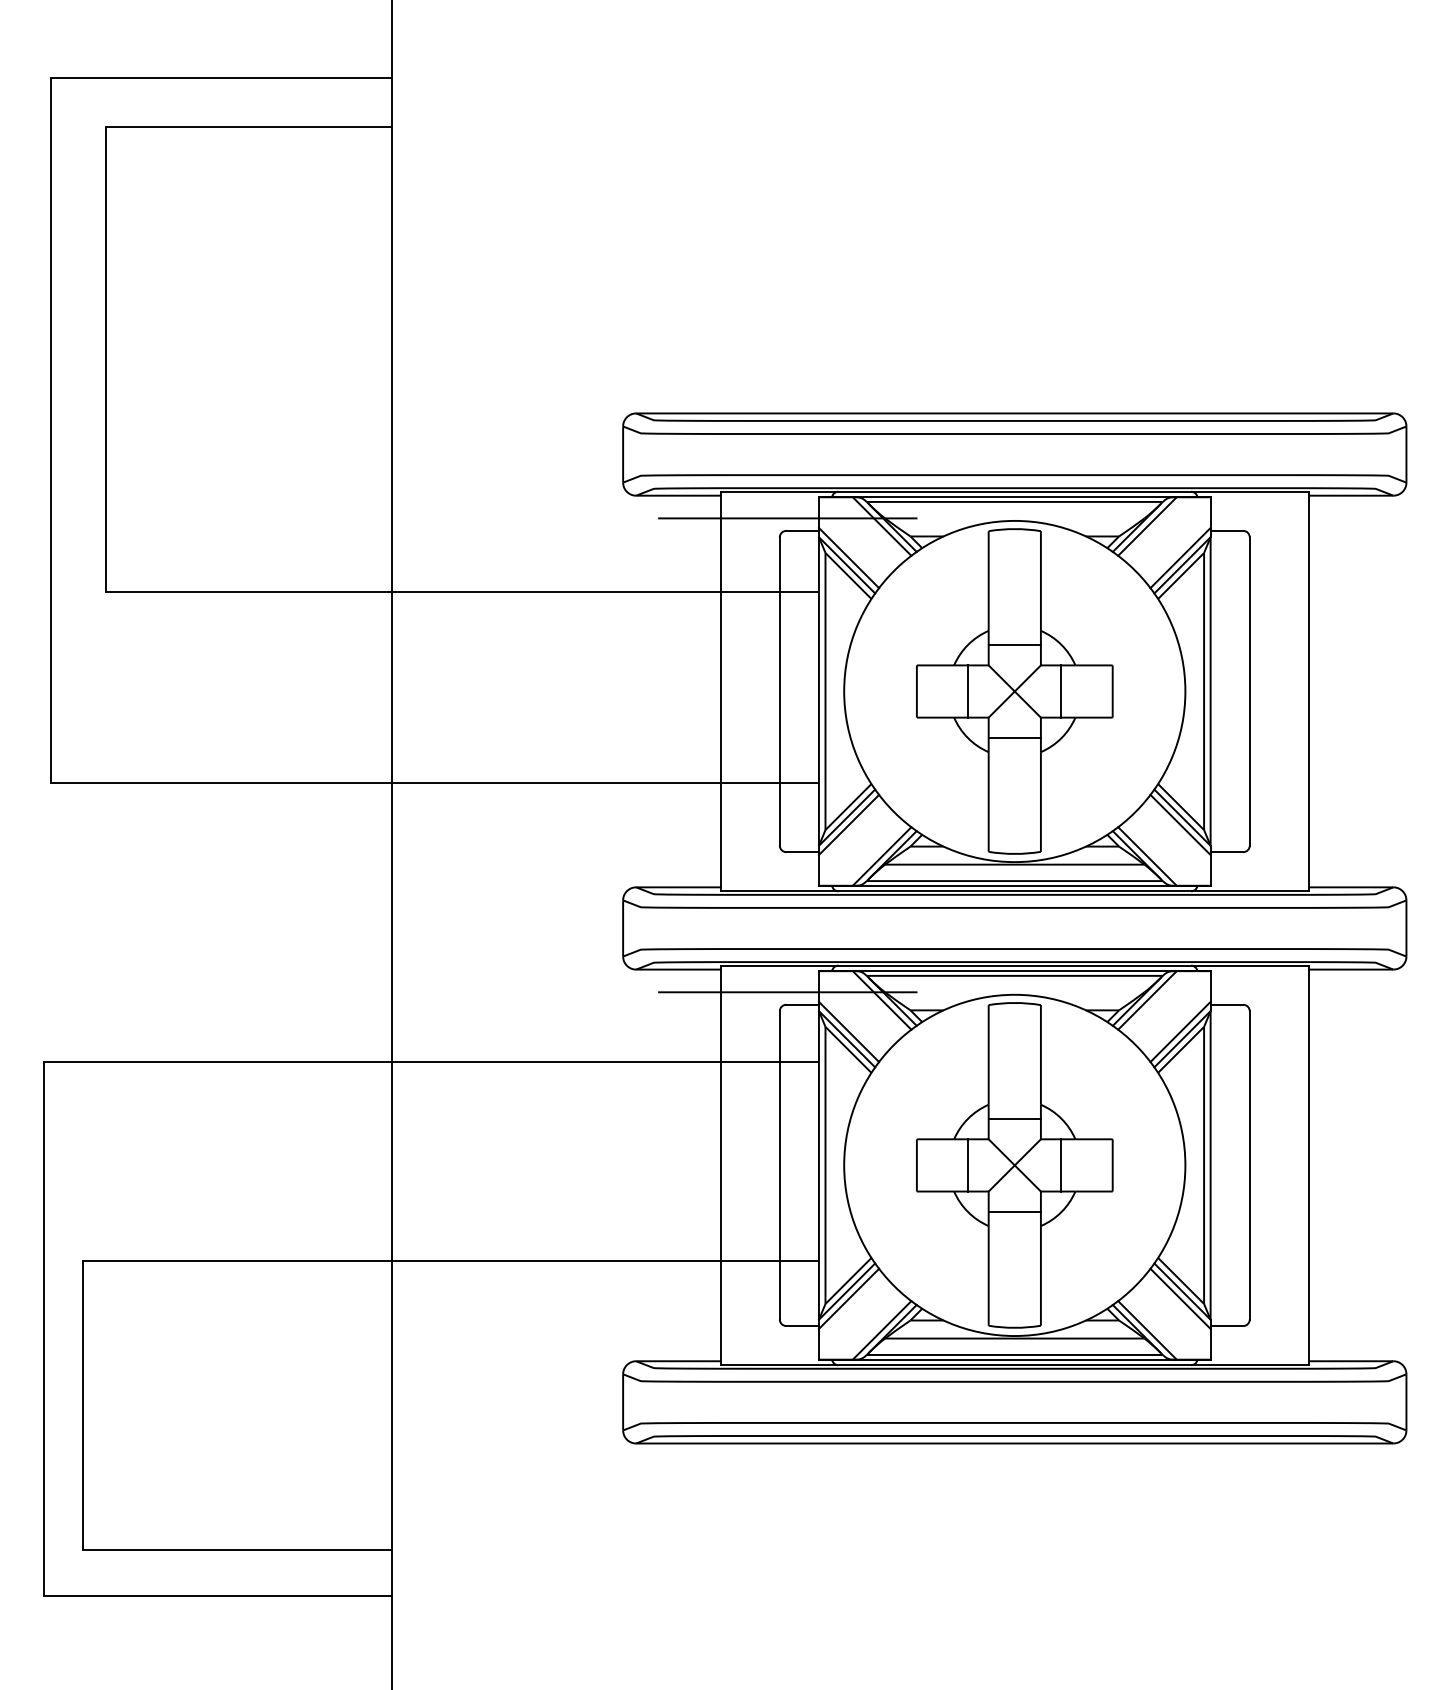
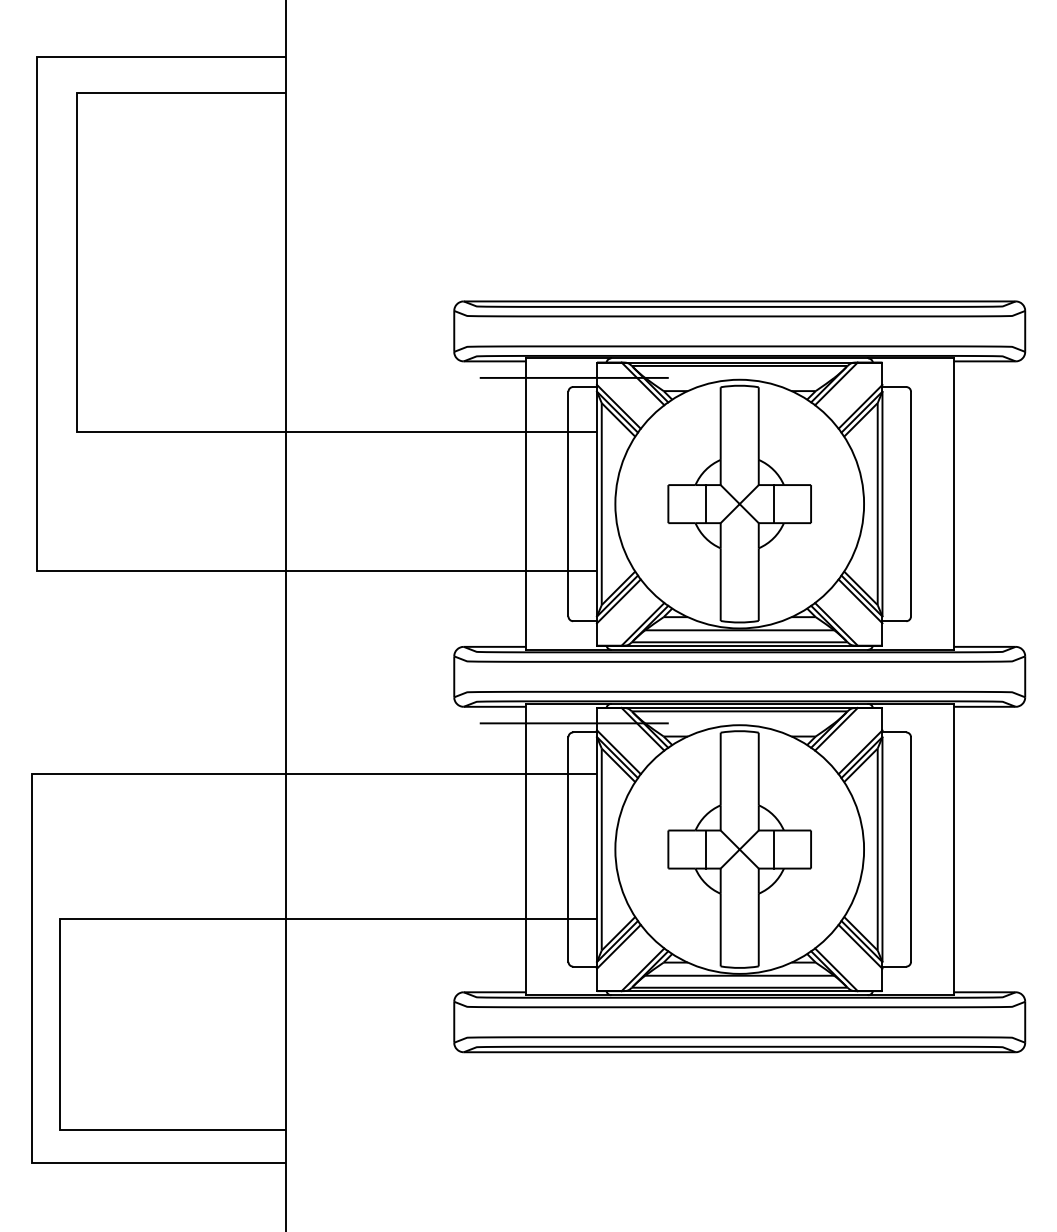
line: (1014, 644) -> (739, 469), removed
line: (1014, 738) -> (739, 538), removed
line: (1014, 1118) -> (739, 815), removed
line: (1014, 1211) -> (739, 883), removed

